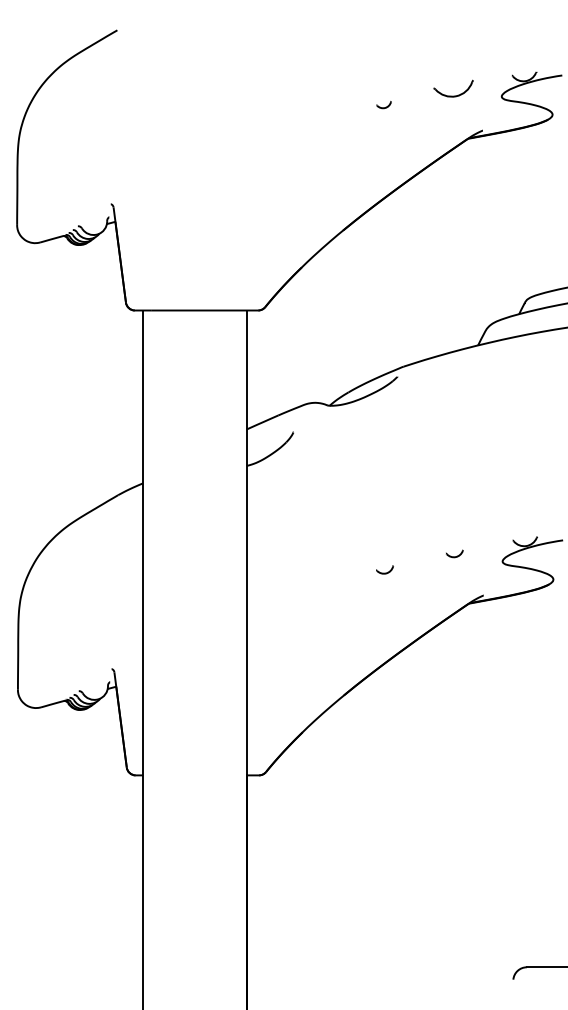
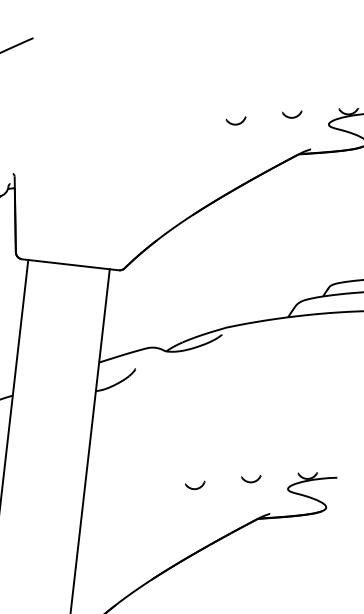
part: (453, 88) -> (291, 113), size x0.62
part: (383, 104) -> (235, 120), size x1.67
part: (454, 553) -> (251, 478), size x1.43
part: (384, 569) -> (194, 484), size x1.43

